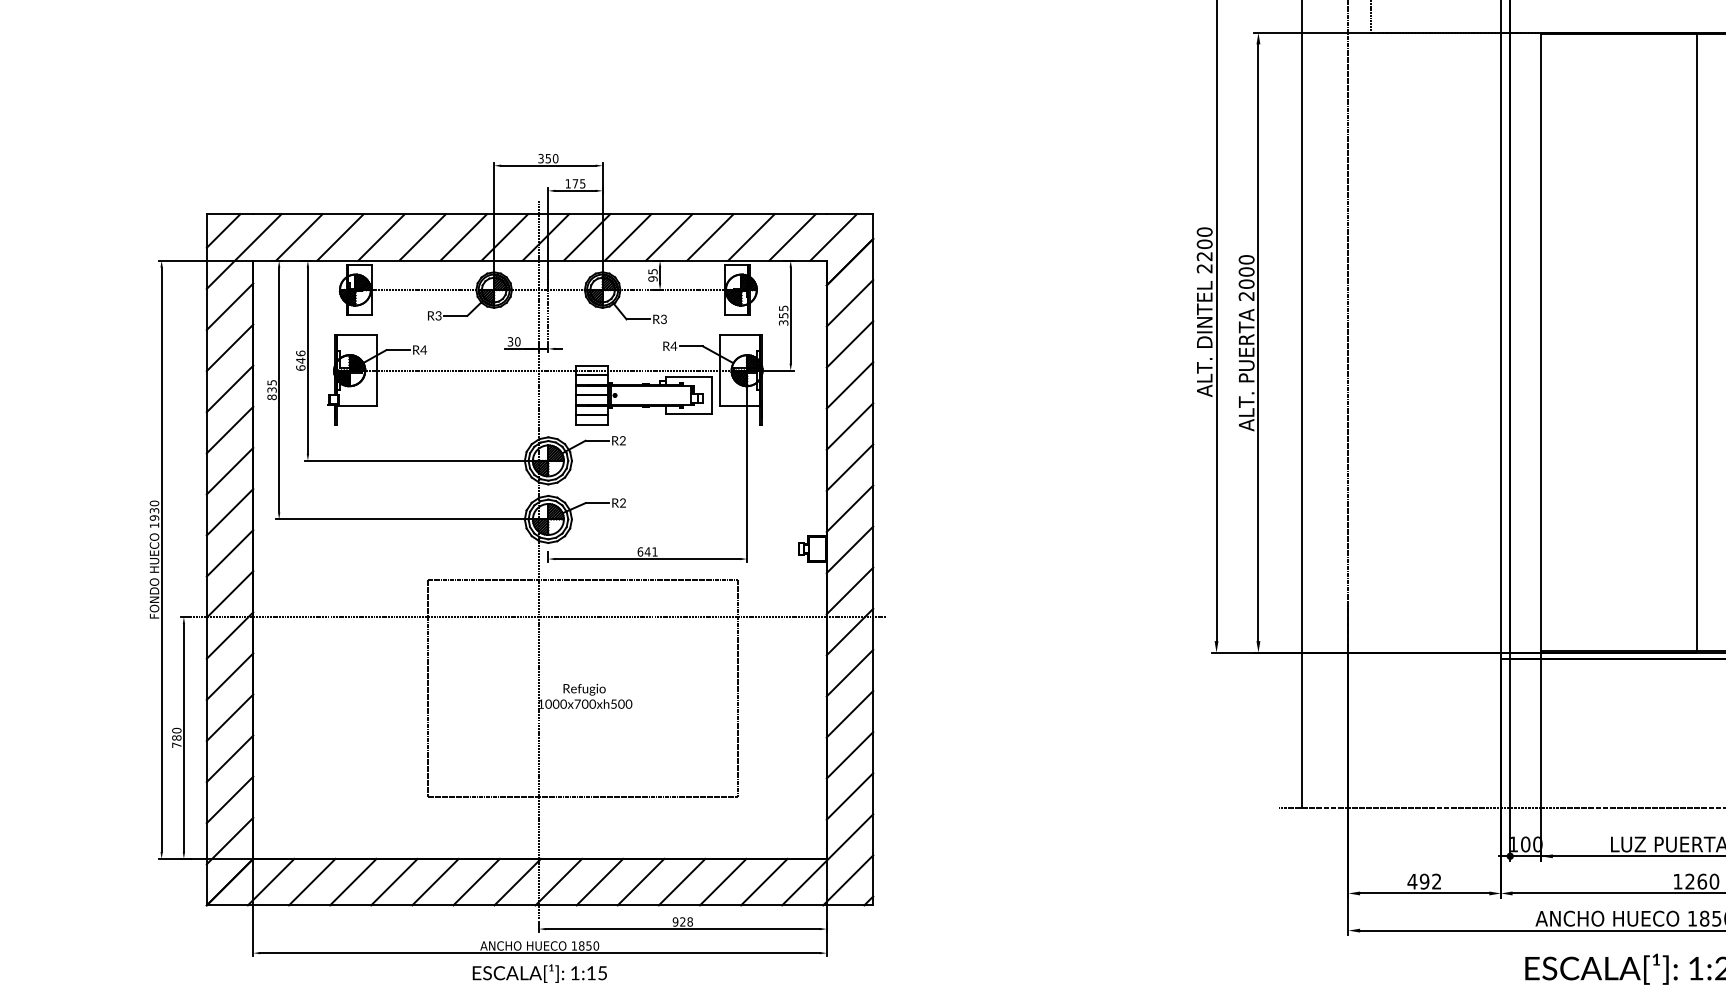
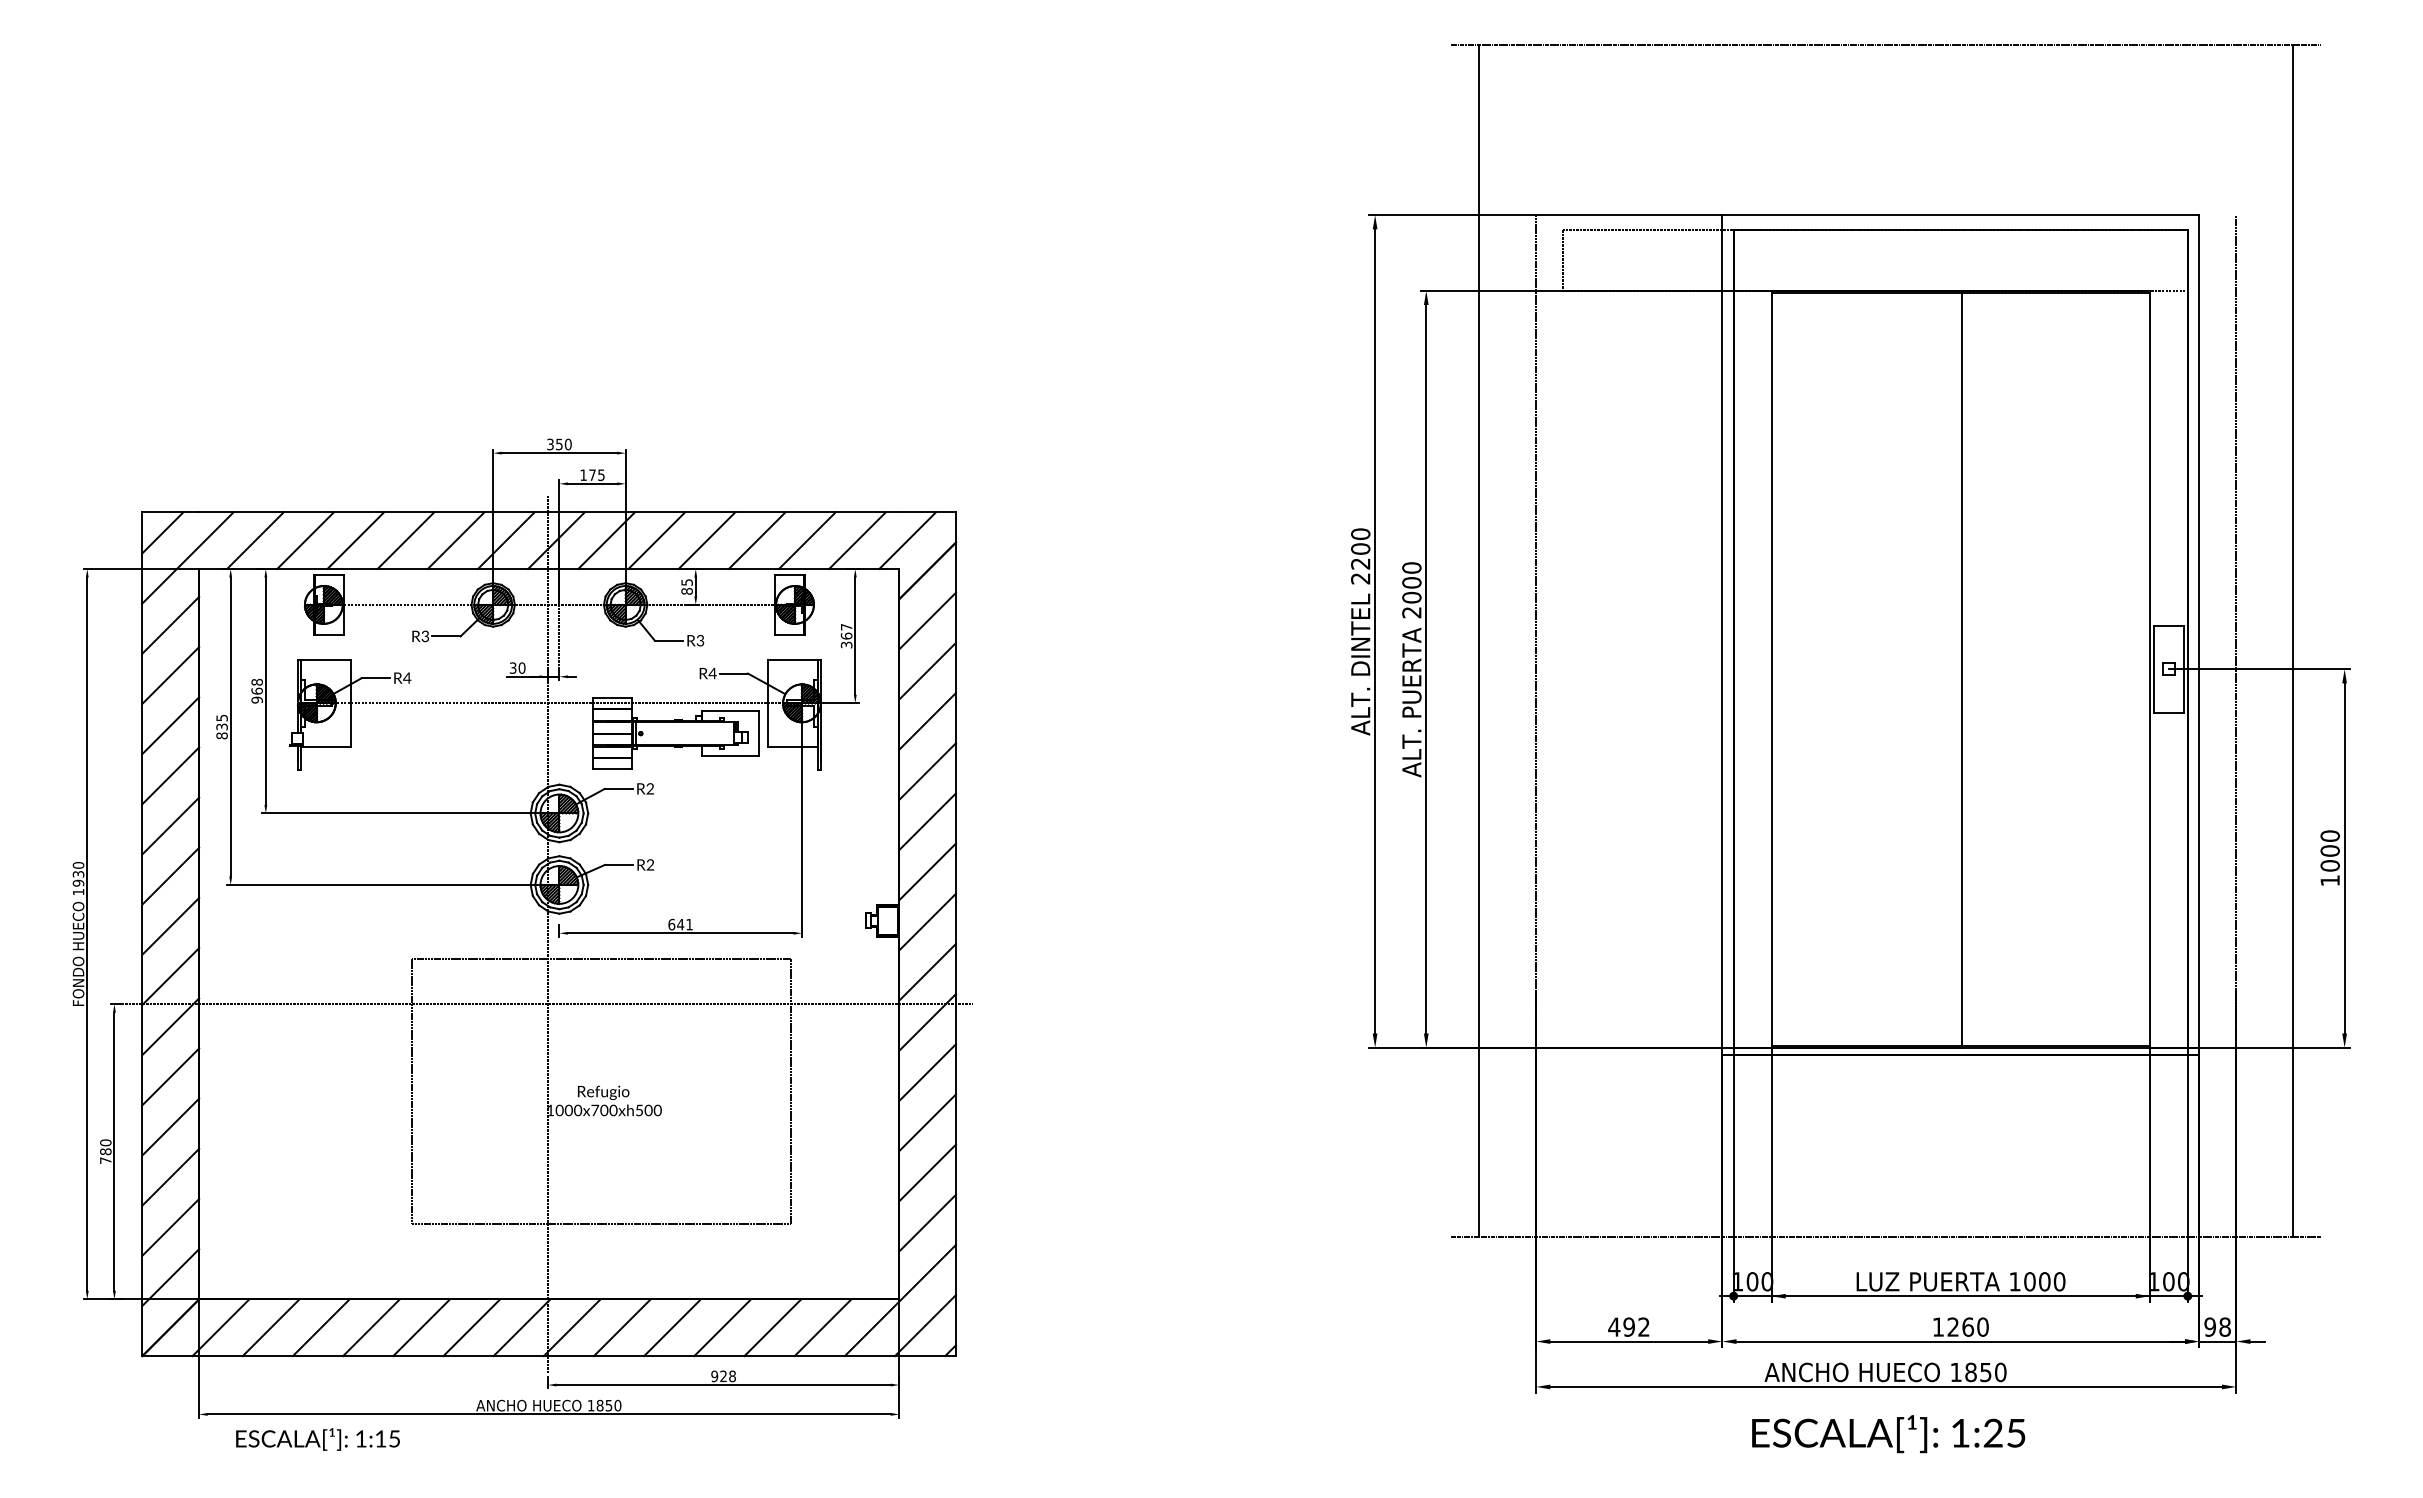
text: (652, 279) -> (686, 591), 95 -> 85
text: (783, 311) -> (846, 631), 355 -> 367
text: (300, 360) -> (256, 690), 646 -> 968
text: (539, 973) -> (317, 1439), moved

